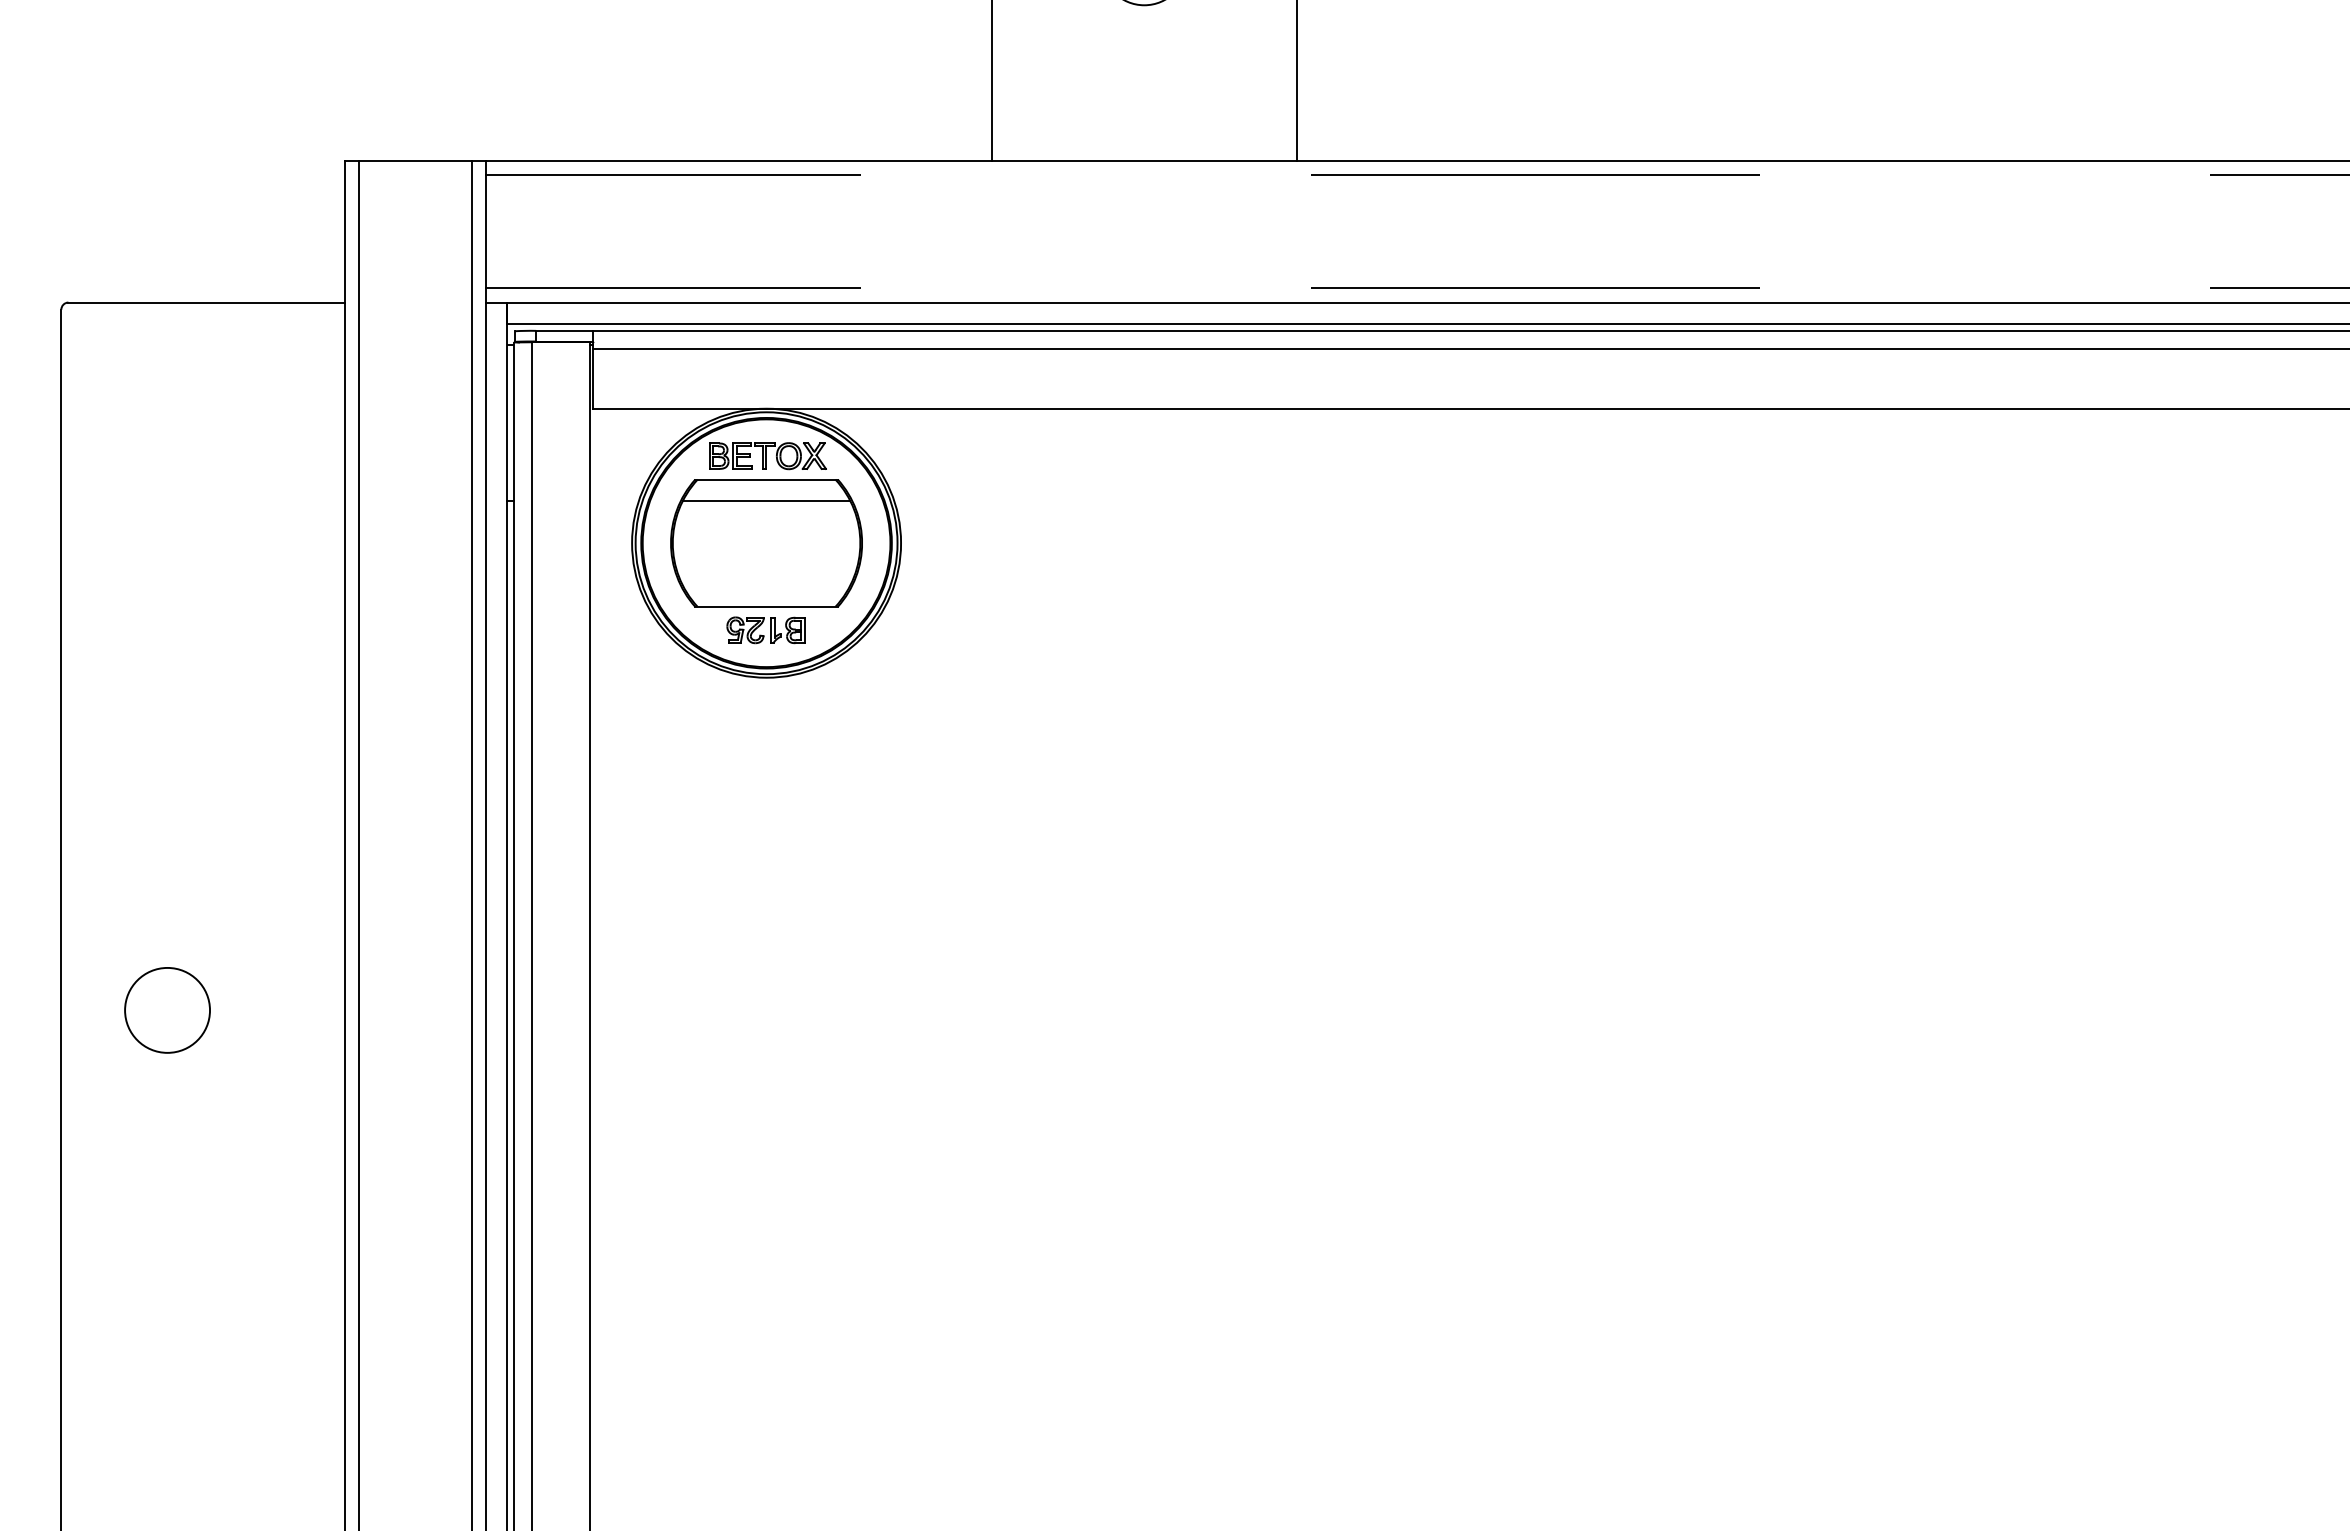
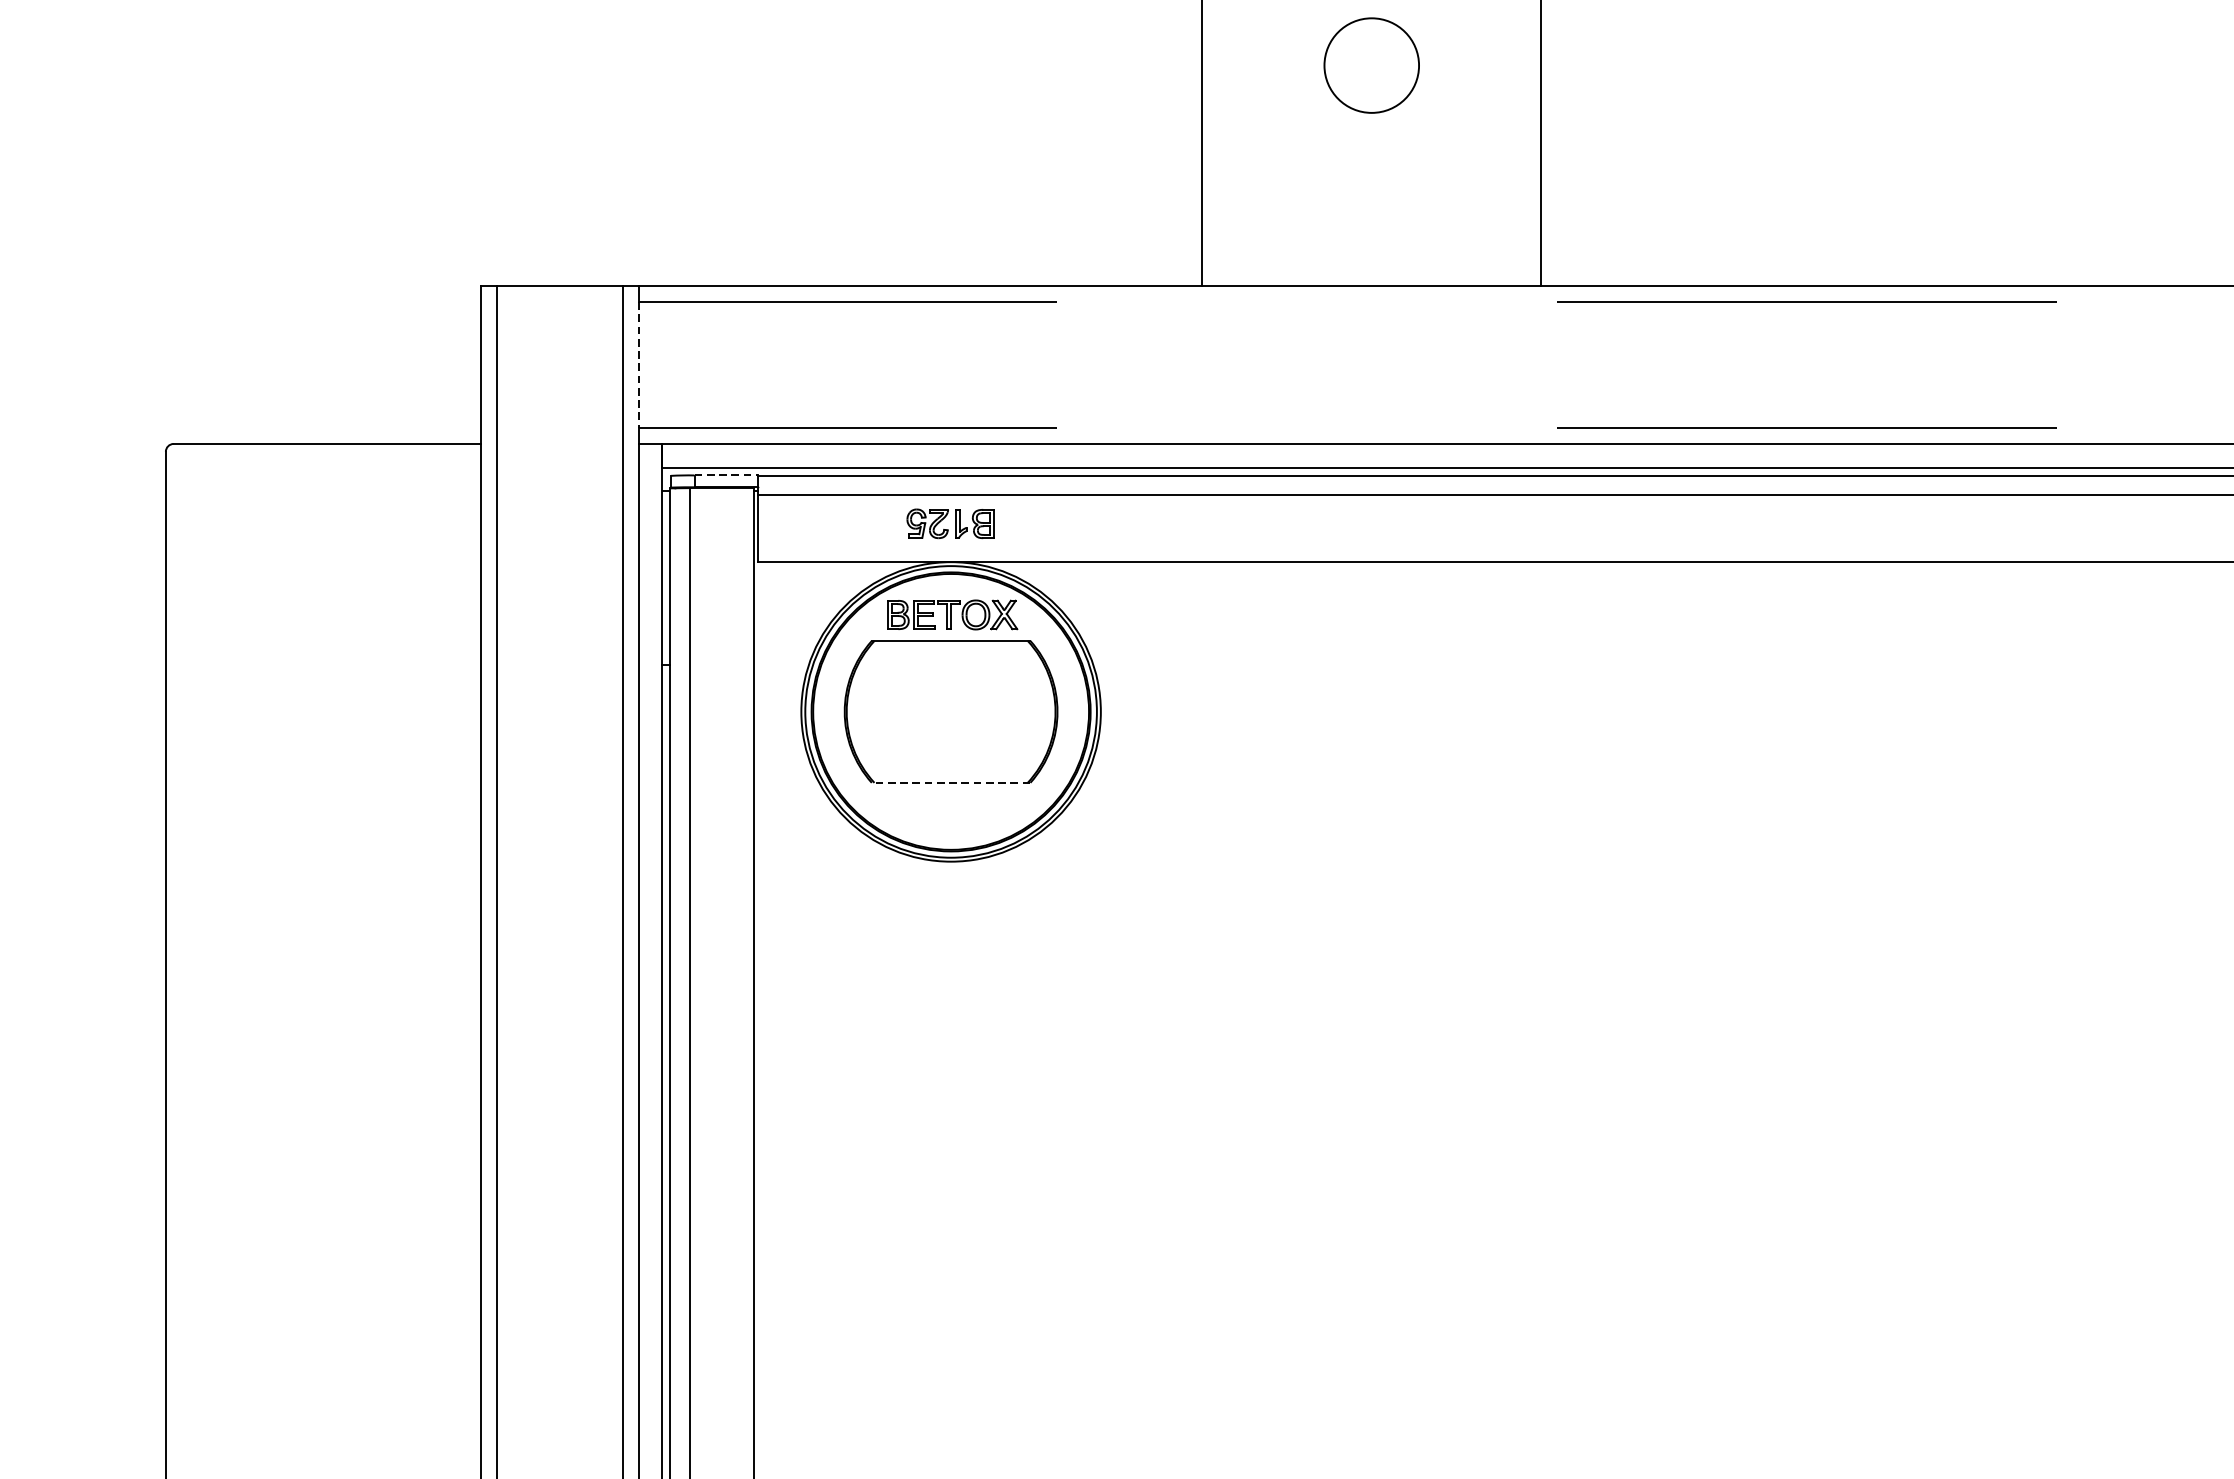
line: (486, 231) -> (639, 364), solid -> dashed
line: (565, 330) -> (727, 475), solid -> dashed
line: (766, 500) -> (951, 664), removed
line: (766, 606) -> (951, 782), solid -> dashed
part: (765, 630) -> (949, 524), moved
circle: (167, 1010) -> (284, 1232), removed

